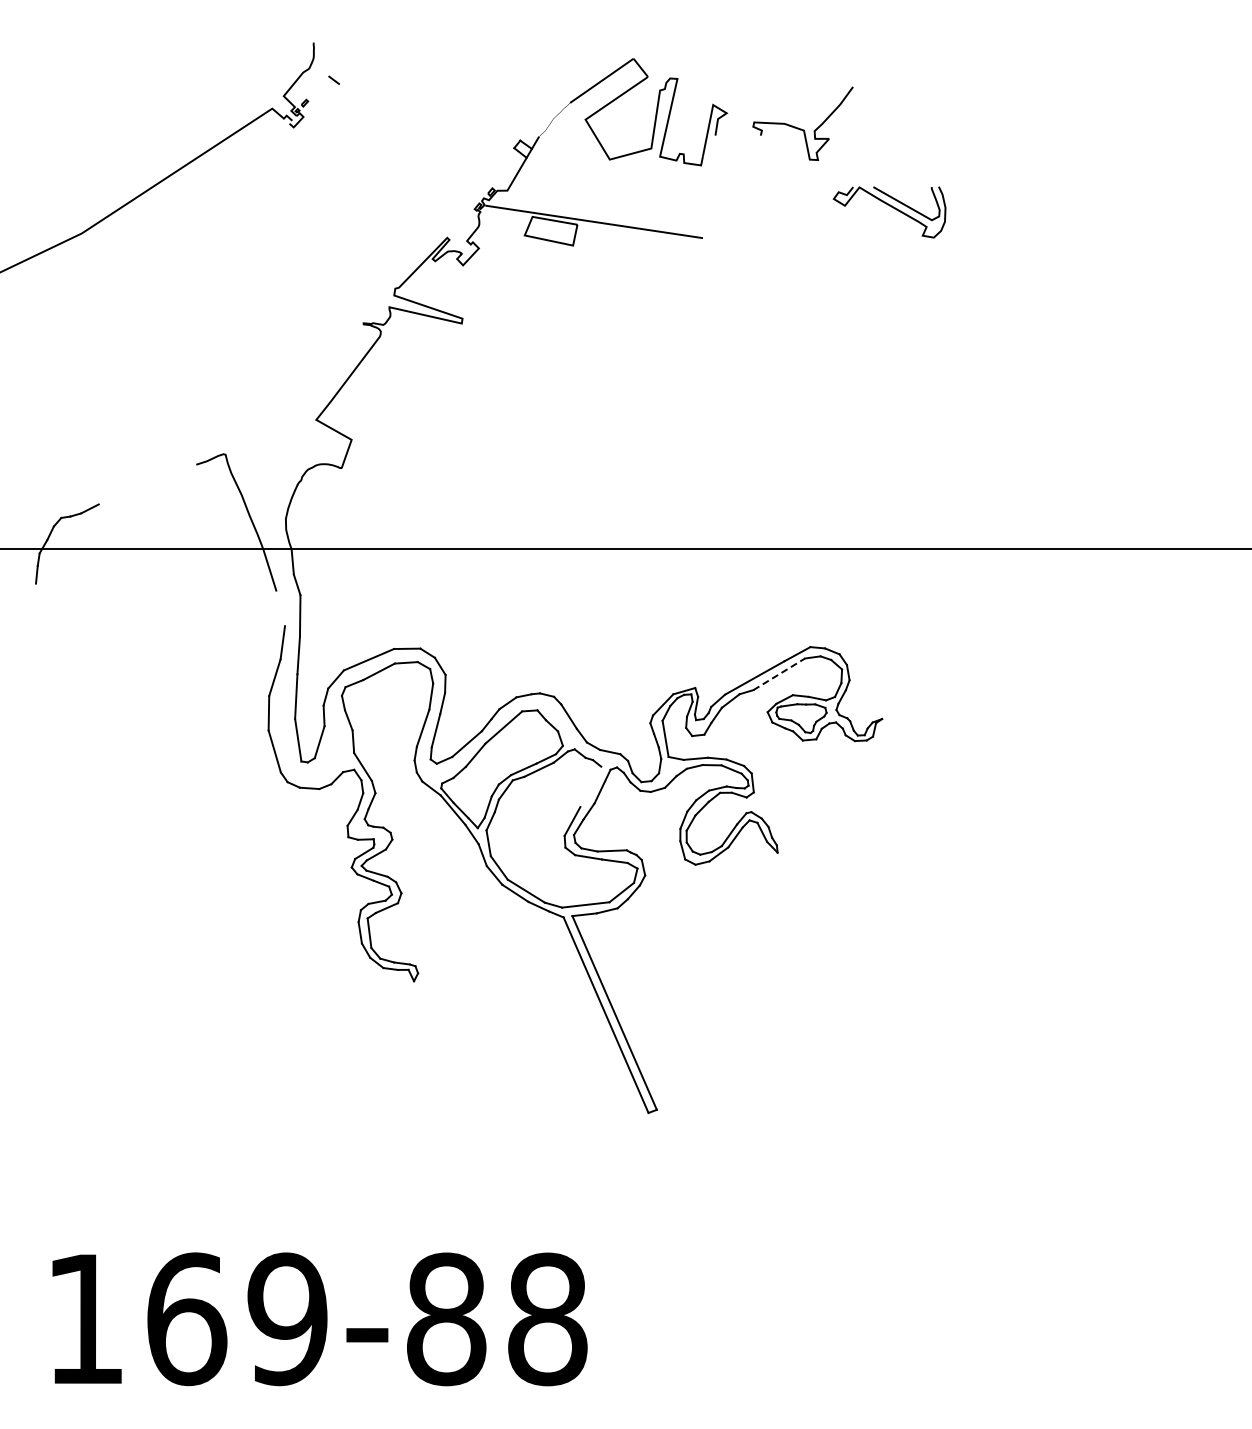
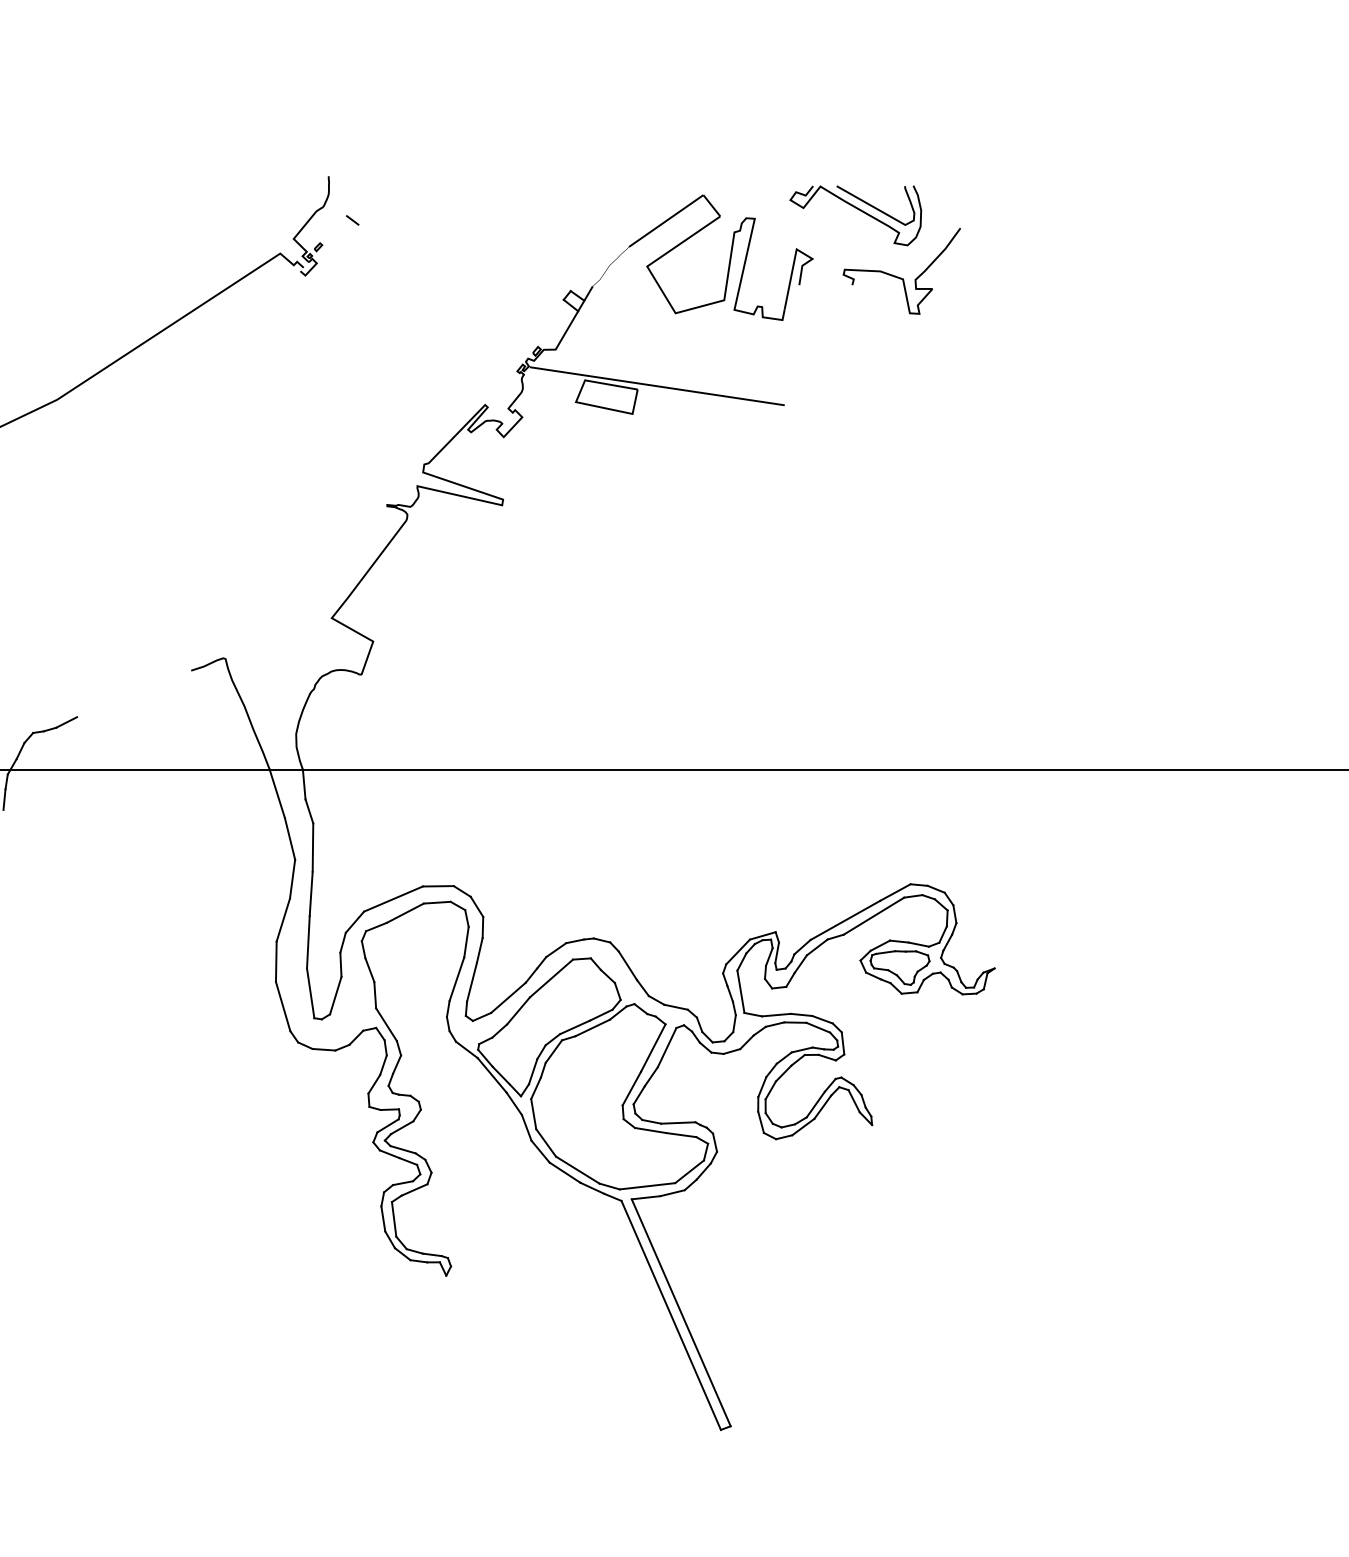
part: (889, 212) -> (855, 215), moved
line: (280, 608) -> (289, 839), added
line: (779, 674) -> (874, 916), dashed -> solid
line: (590, 786) -> (652, 1047), added

